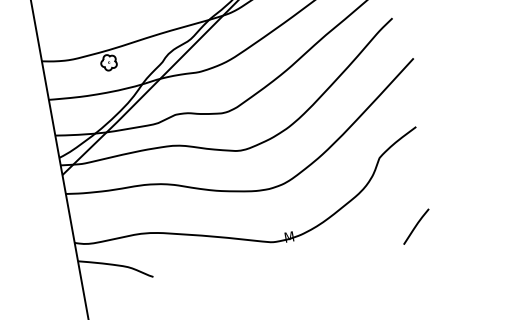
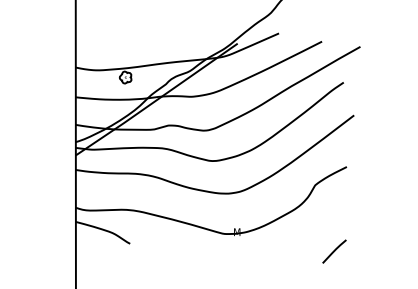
line: (416, 226) -> (334, 251), moved

